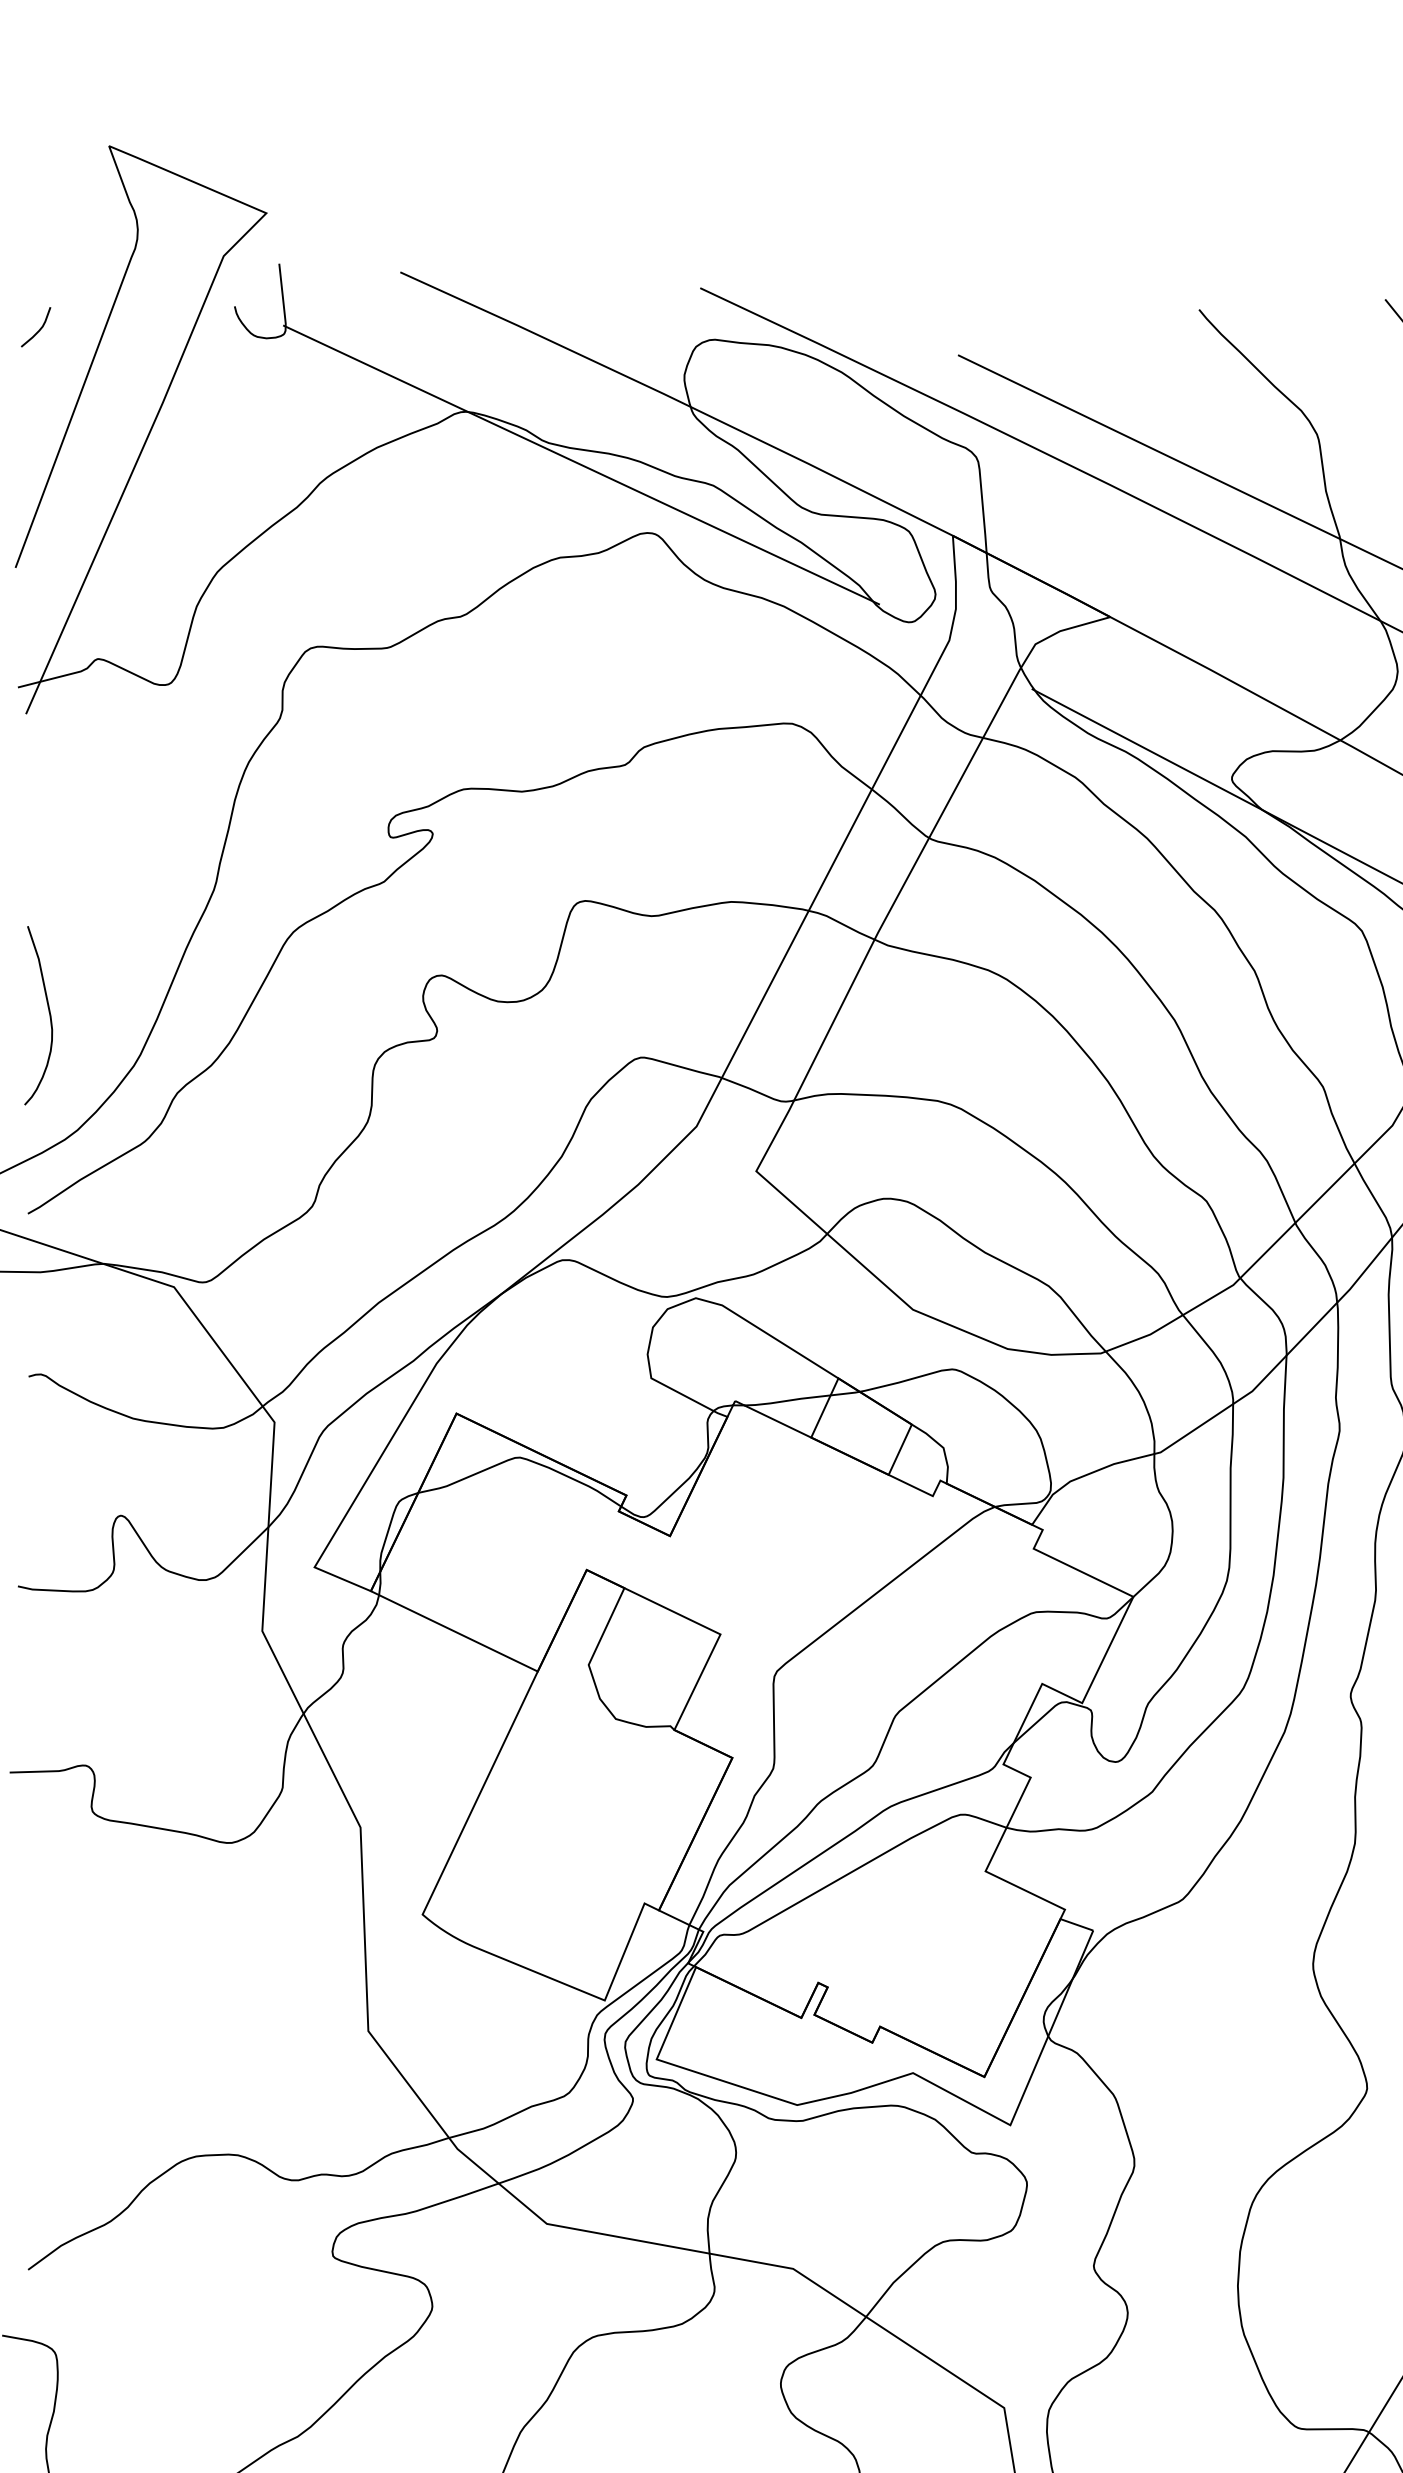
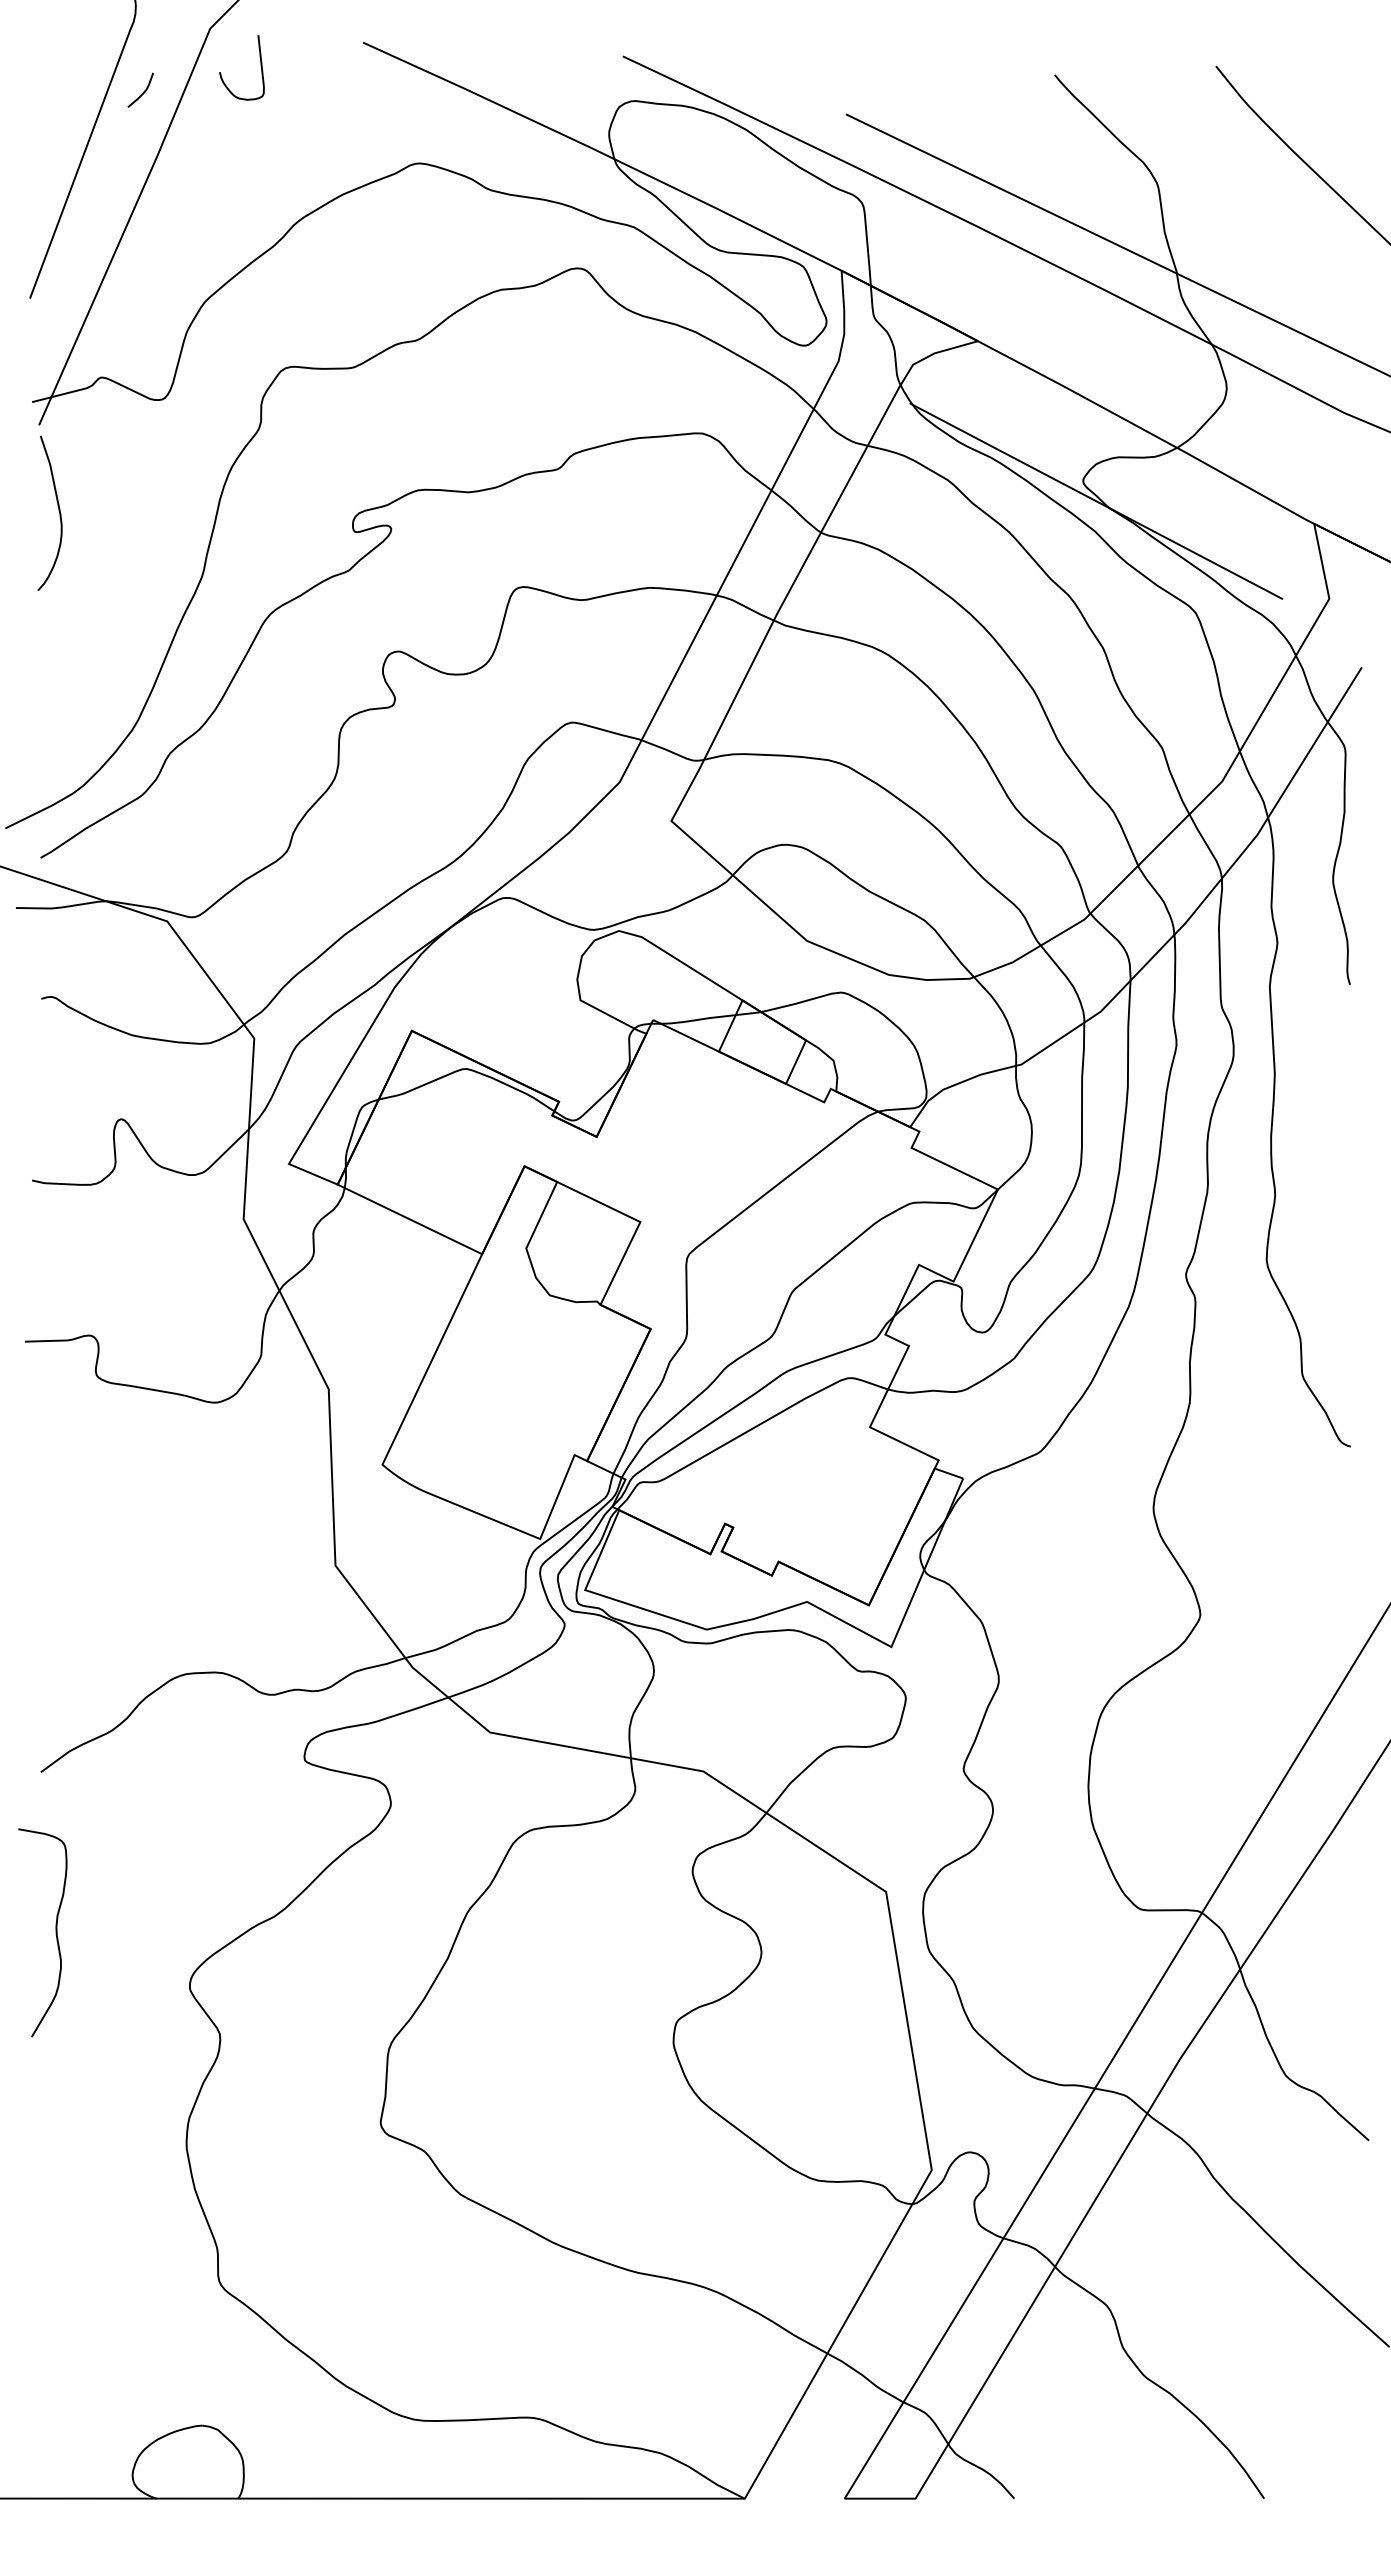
curve: (39, 328) -> (143, 91), moved
line: (580, 464) -> (519, 209), removed
curve: (48, 1013) -> (58, 511), moved

